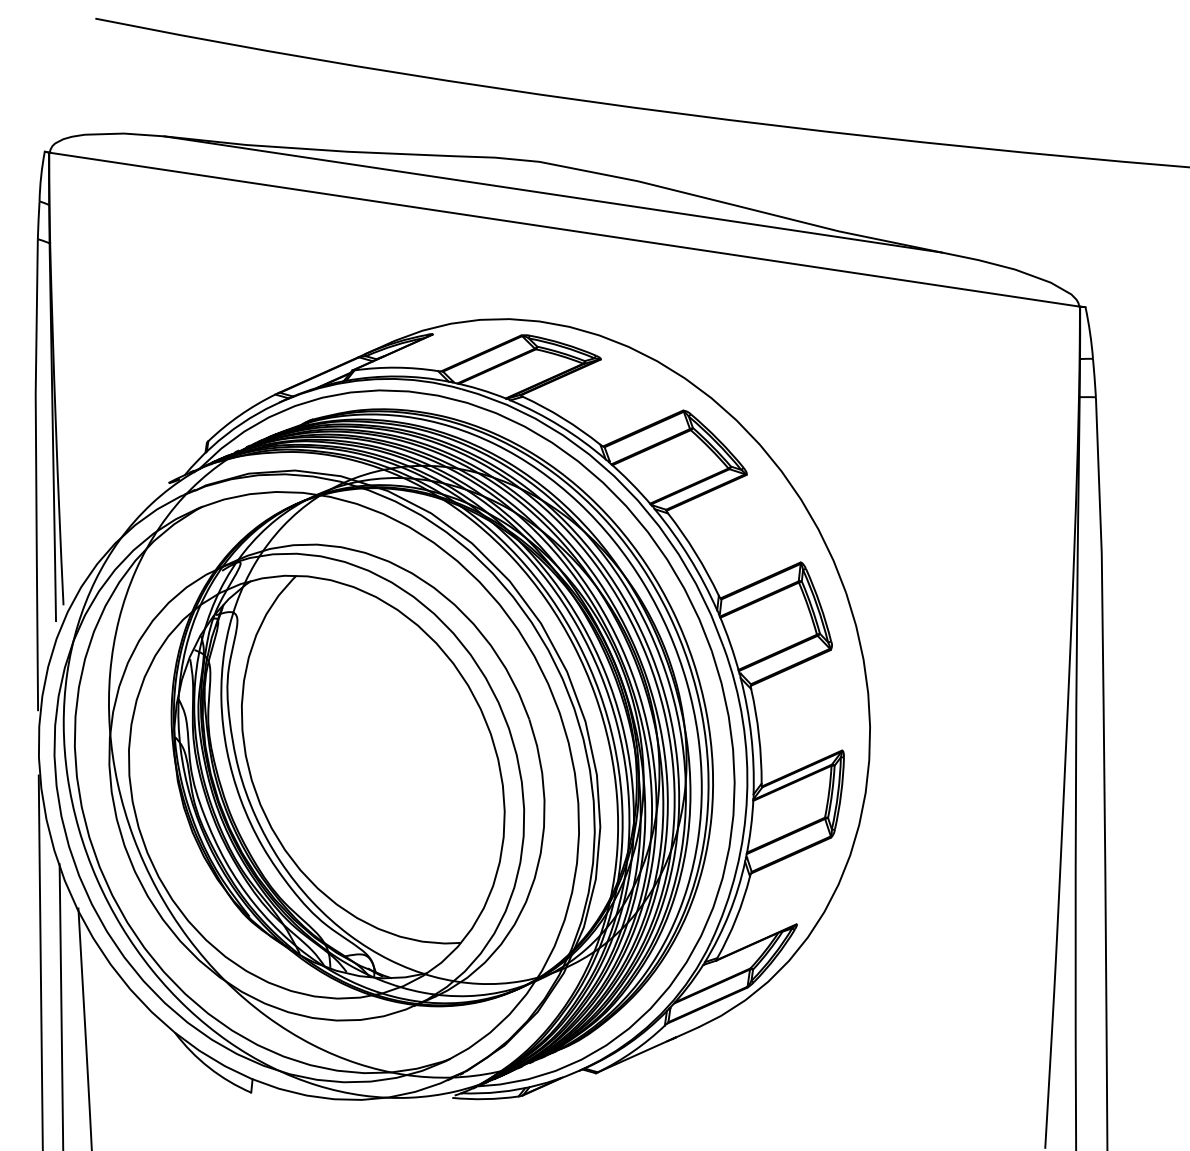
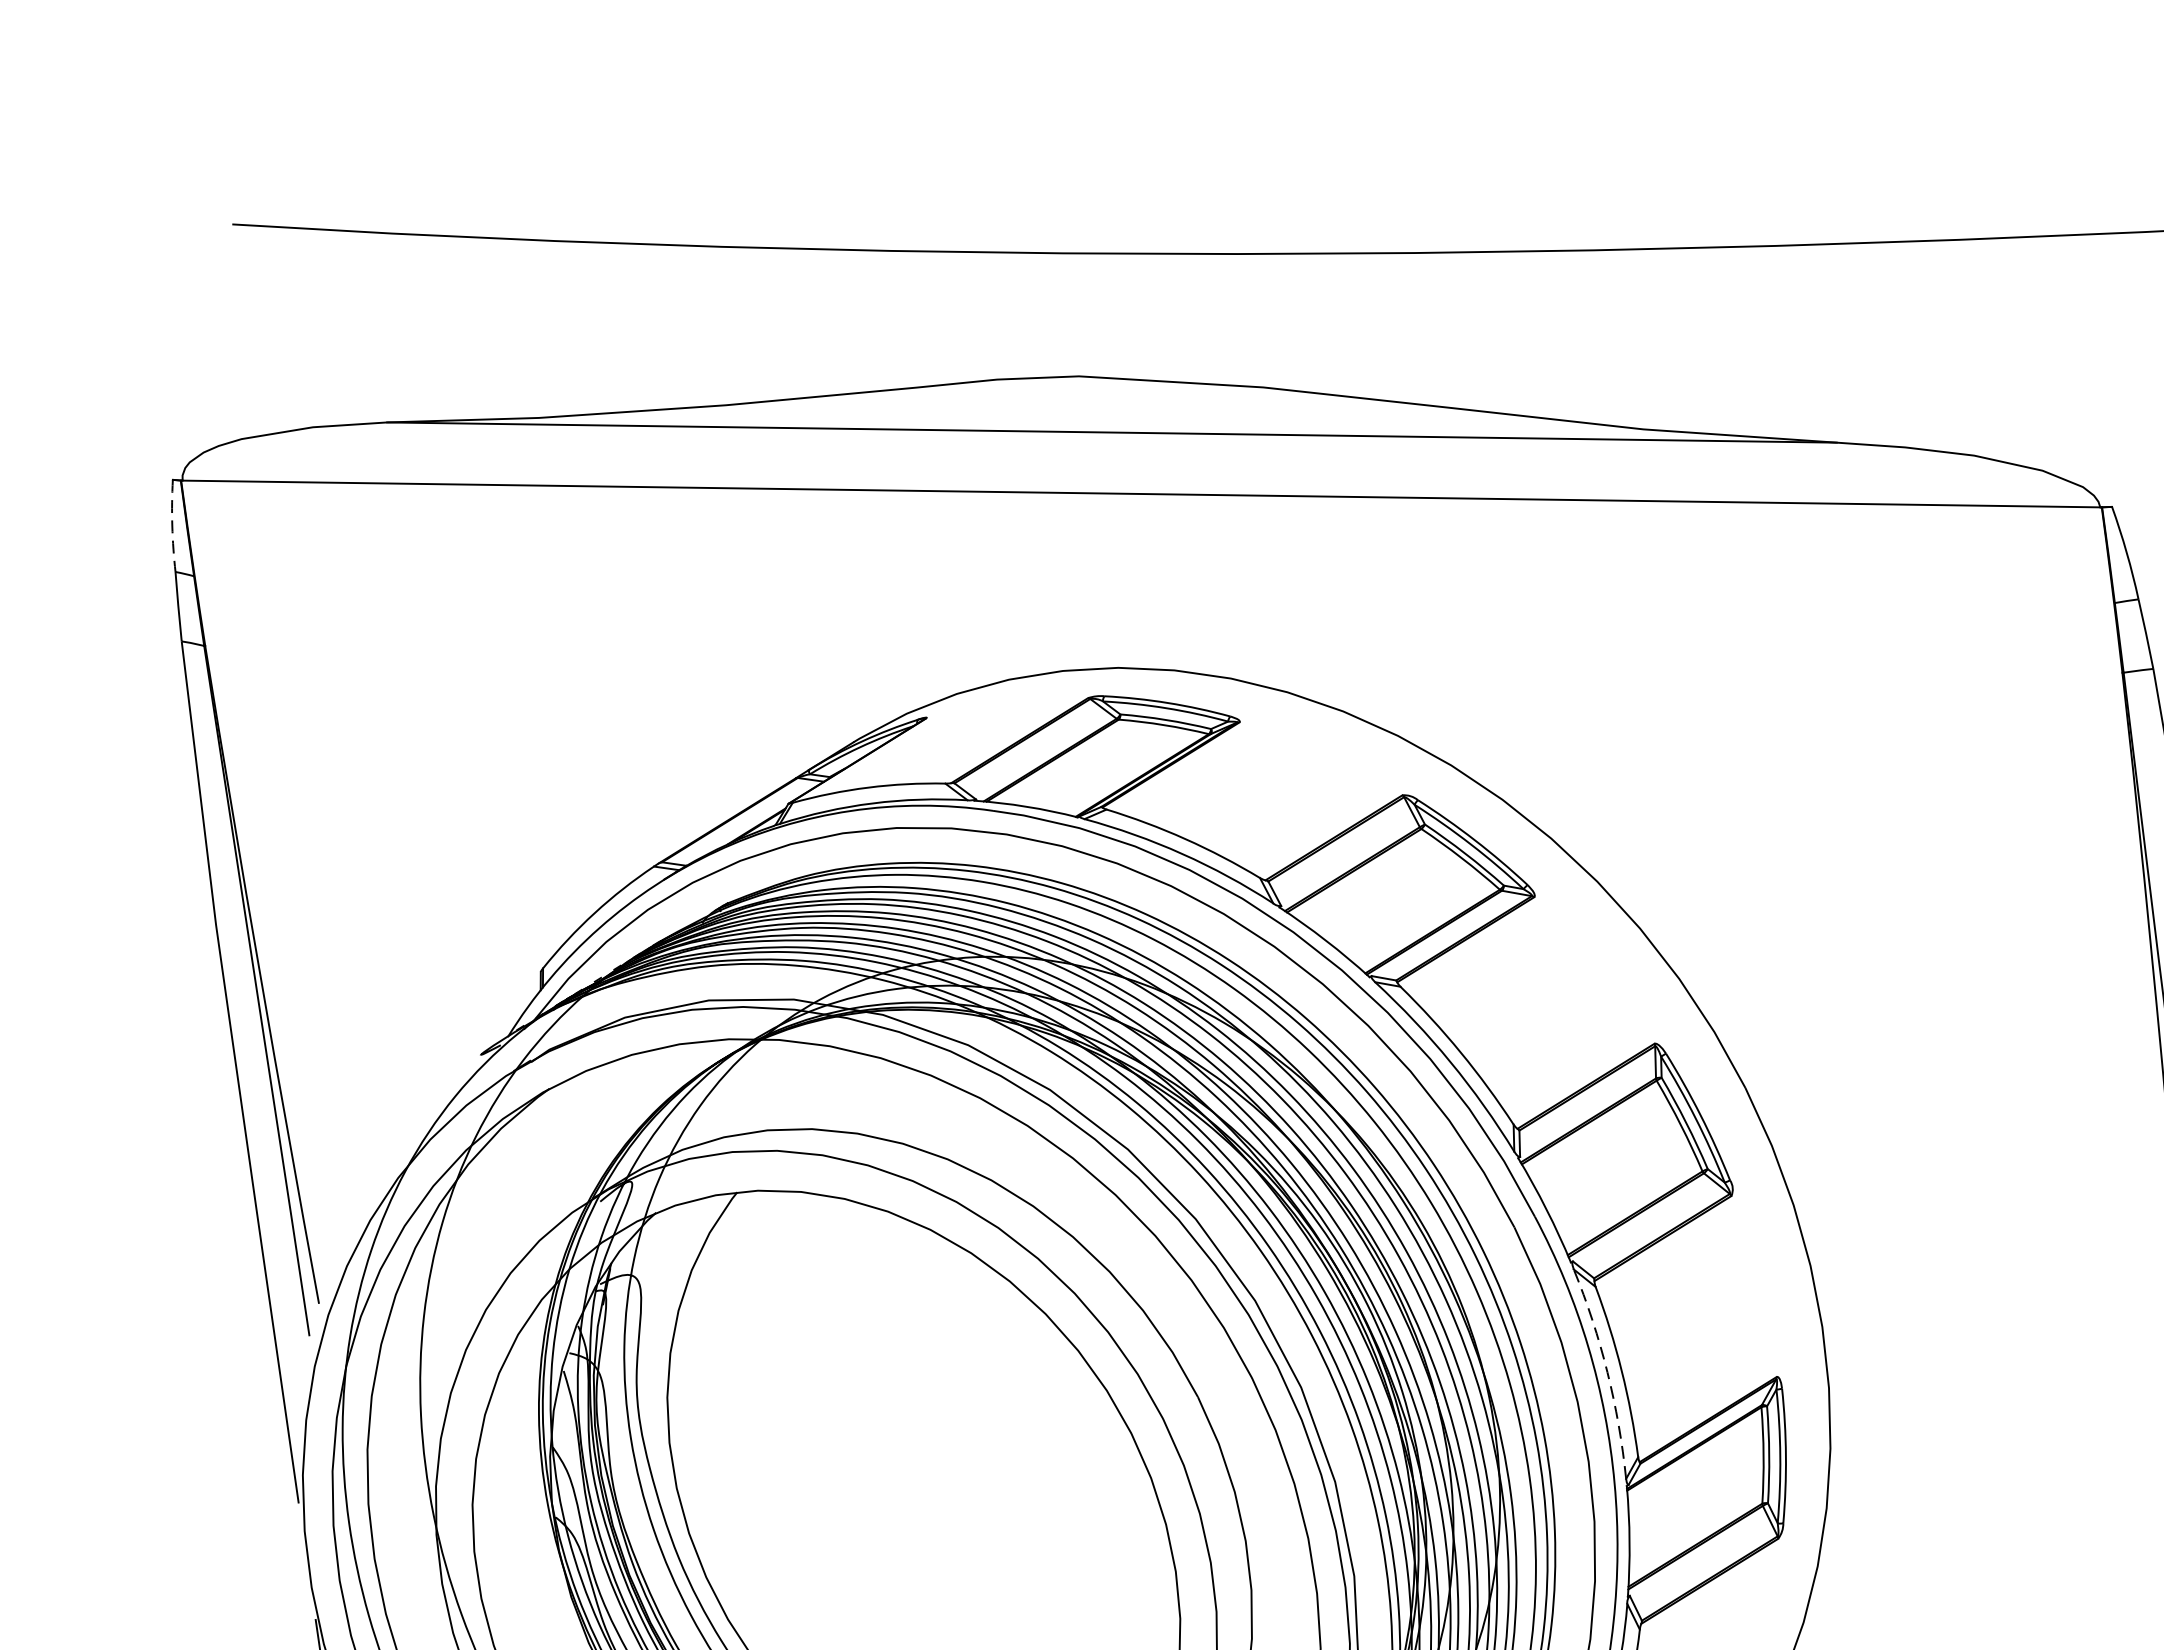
arc: (41, 176) -> (172, 526), solid -> dashed
arc: (751, 735) -> (1607, 1371), solid -> dashed

